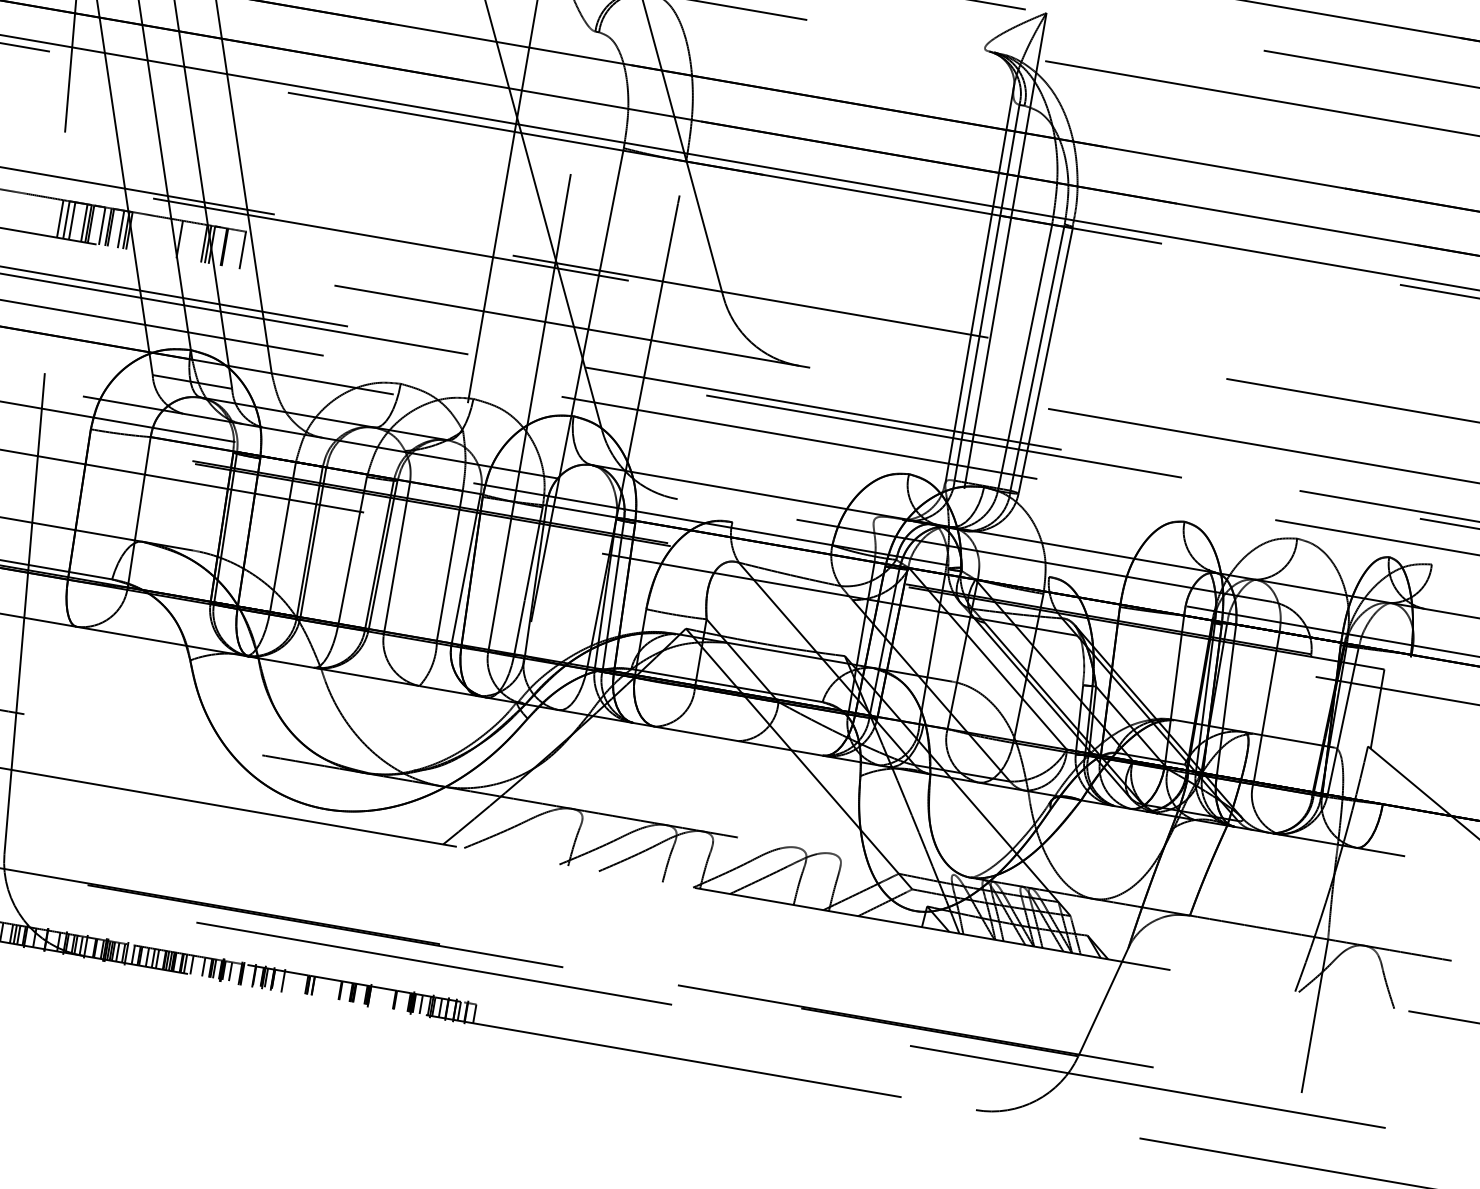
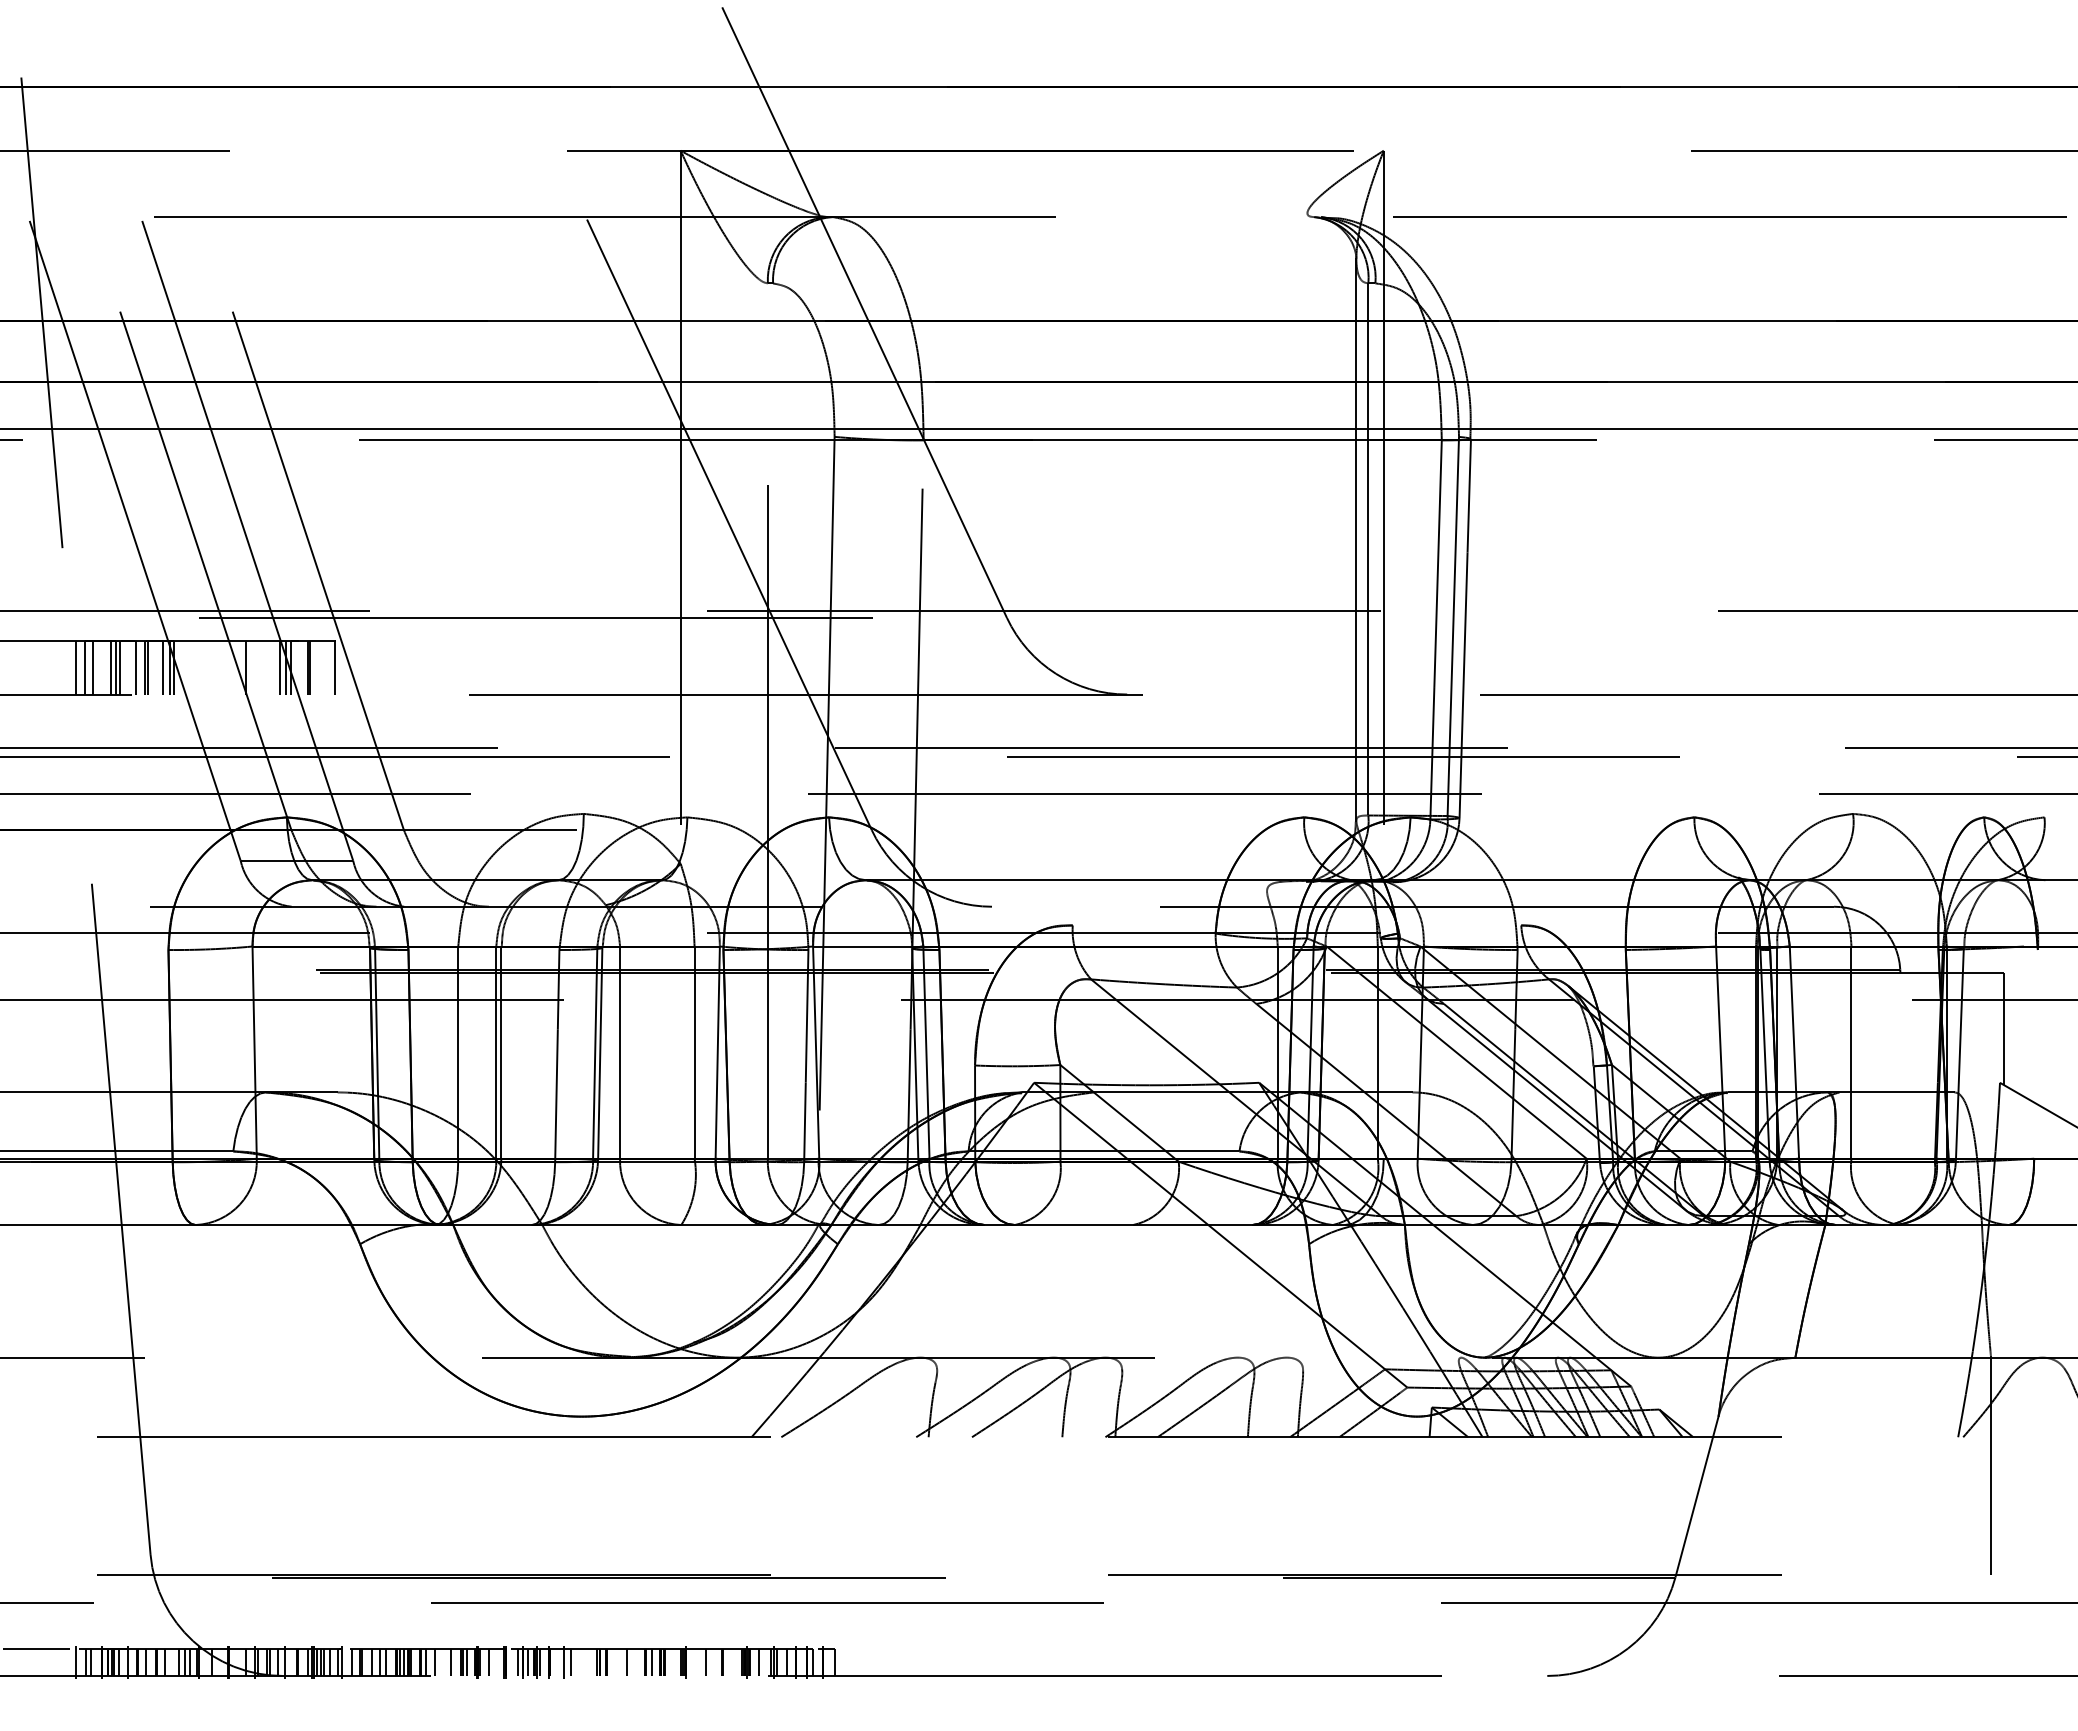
line: (251, 975) -> (518, 1662), added
line: (257, 976) -> (527, 1662), added
line: (287, 981) -> (570, 1662), added
line: (328, 988) -> (627, 1662), added
line: (345, 991) -> (652, 1662), added
line: (383, 998) -> (706, 1662), added

